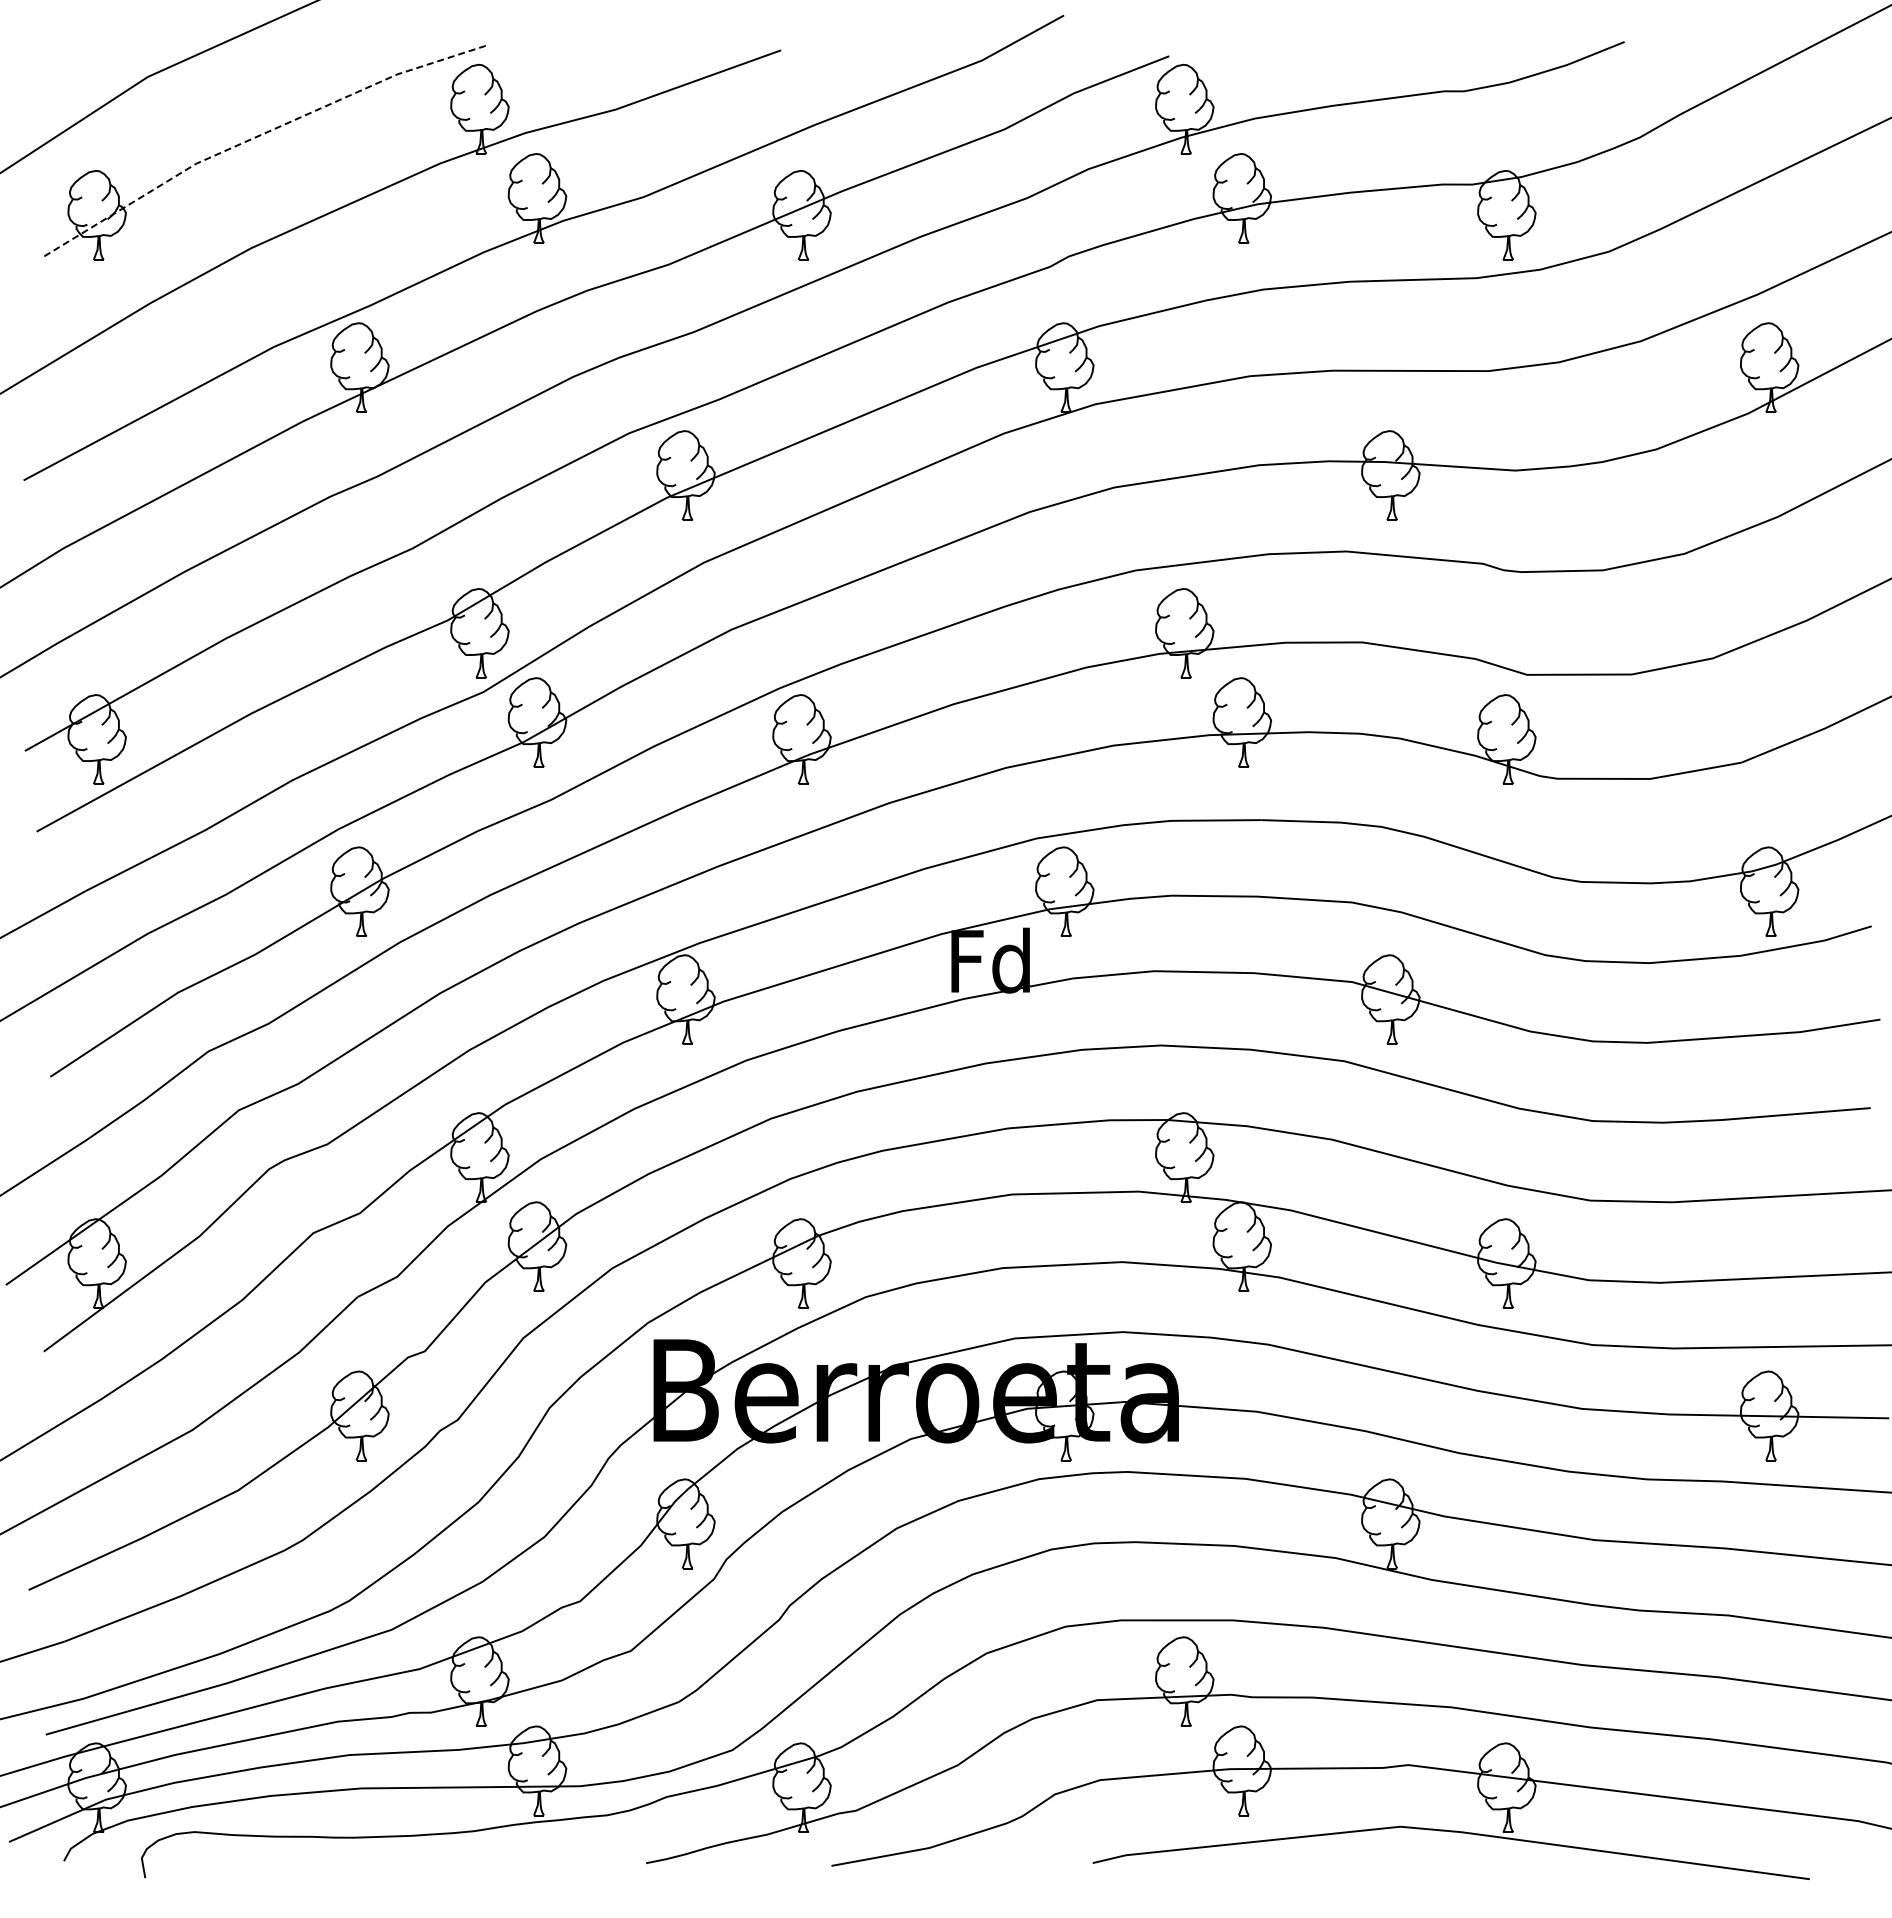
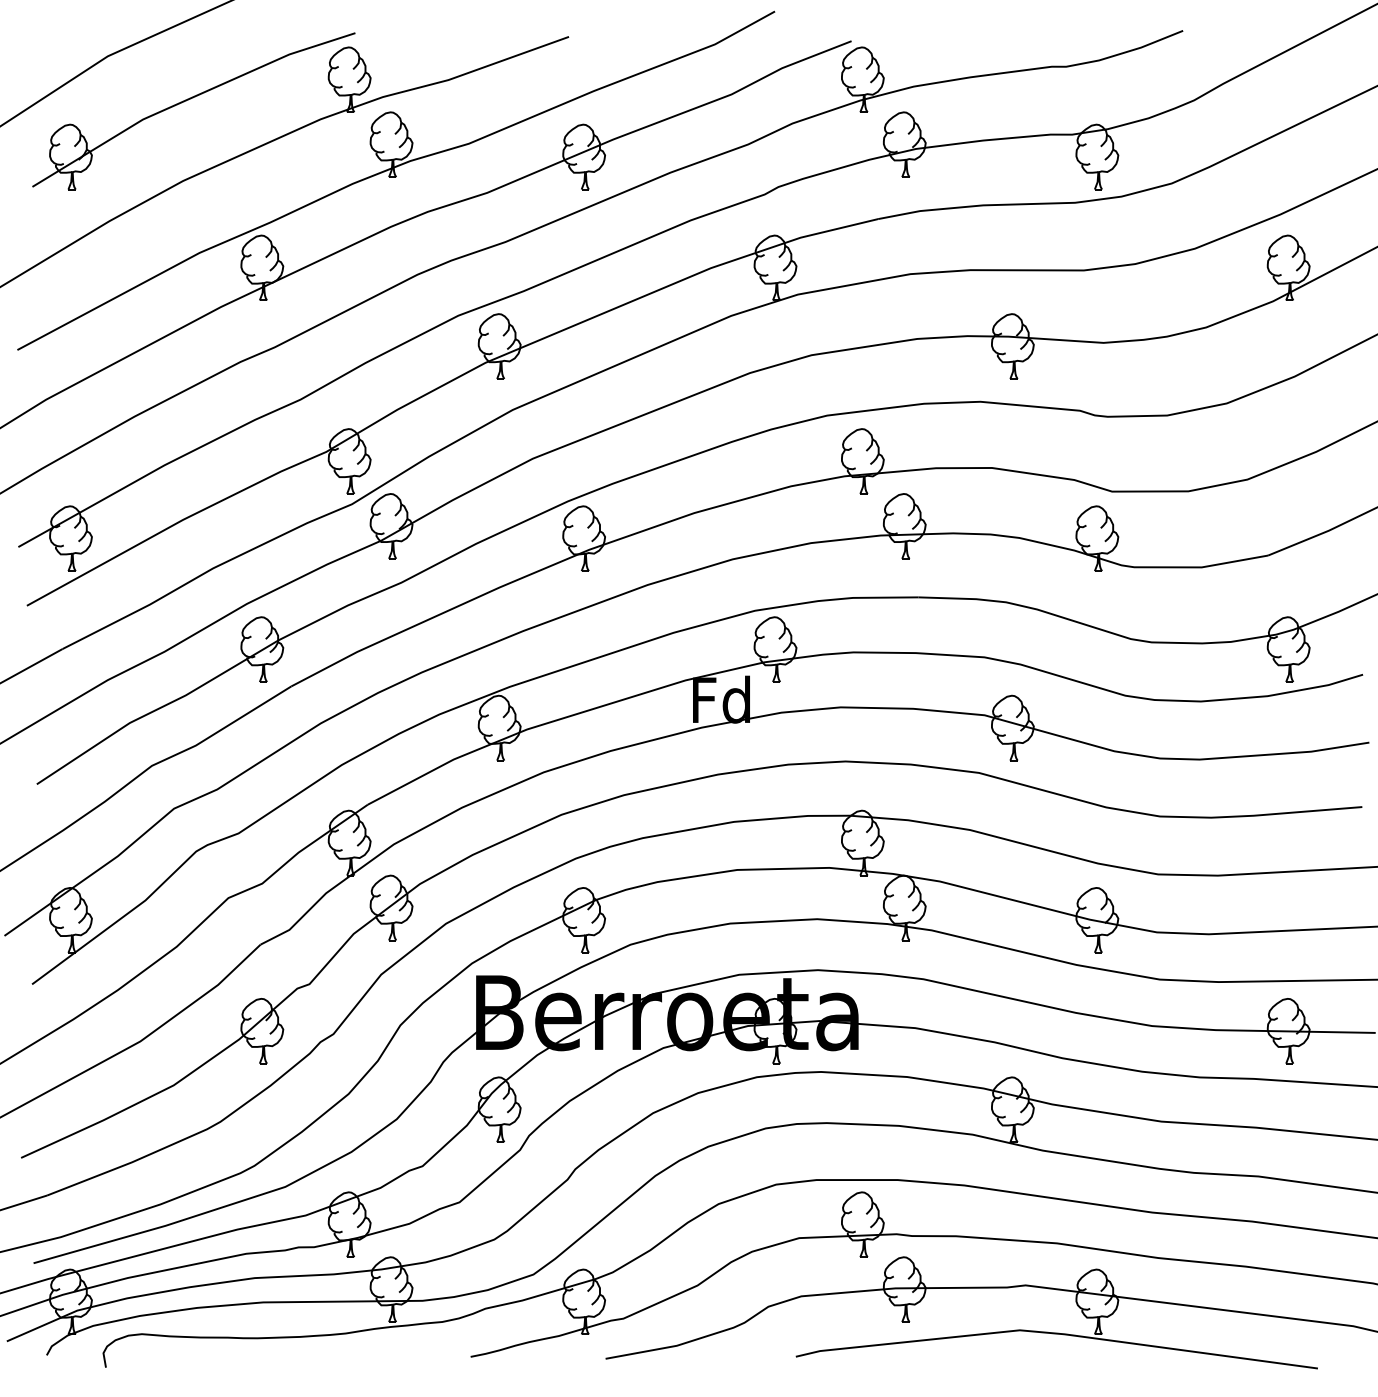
line: (259, 135) -> (189, 98), dashed -> solid

